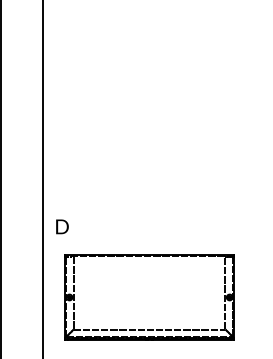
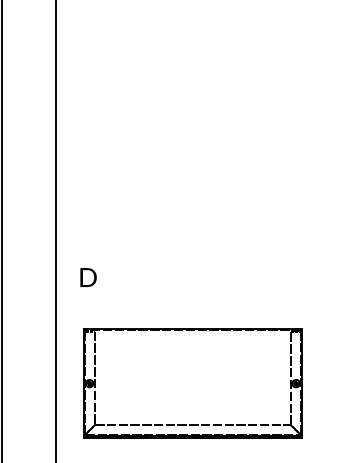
text: (62, 226) -> (88, 277), moved

